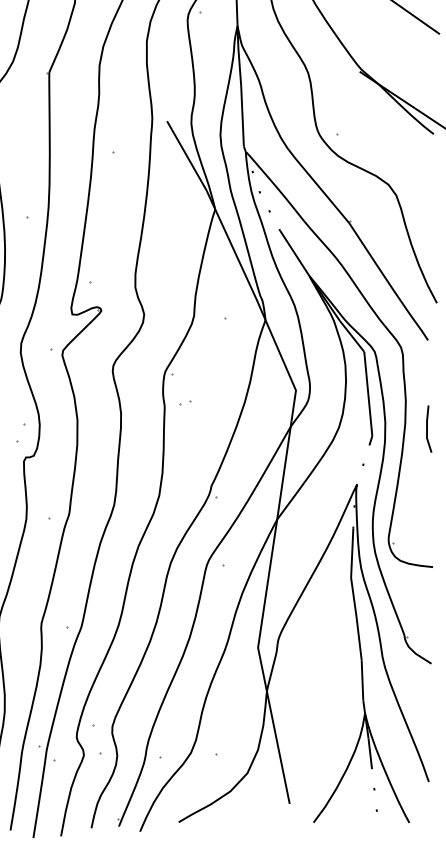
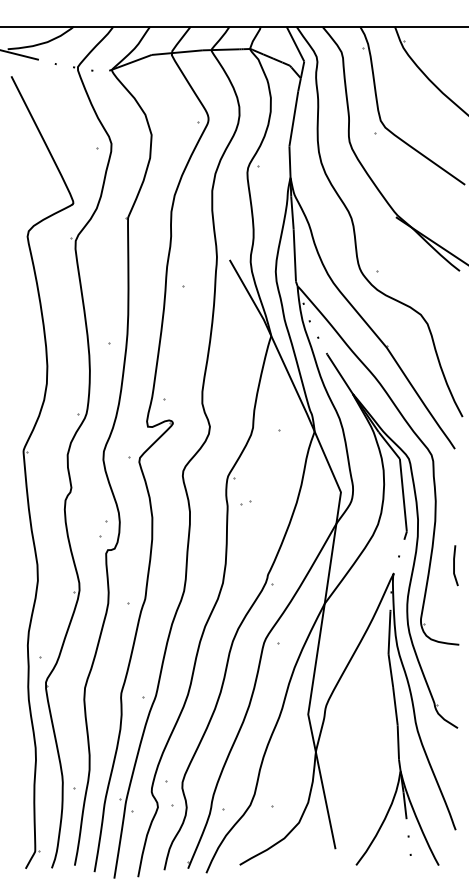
line: (427, 428) -> (454, 565), moved

